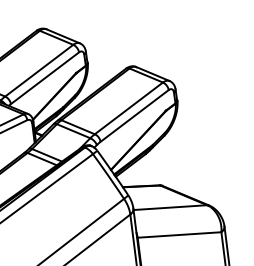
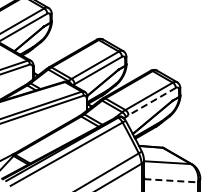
line: (133, 115) -> (151, 101), solid -> dashed
line: (180, 234) -> (171, 180), solid -> dashed

